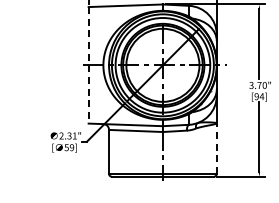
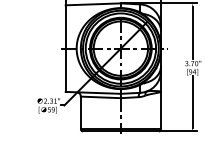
line: (88, 65) -> (65, 48), dashed -> solid
line: (216, 148) -> (160, 110), dashed -> solid

